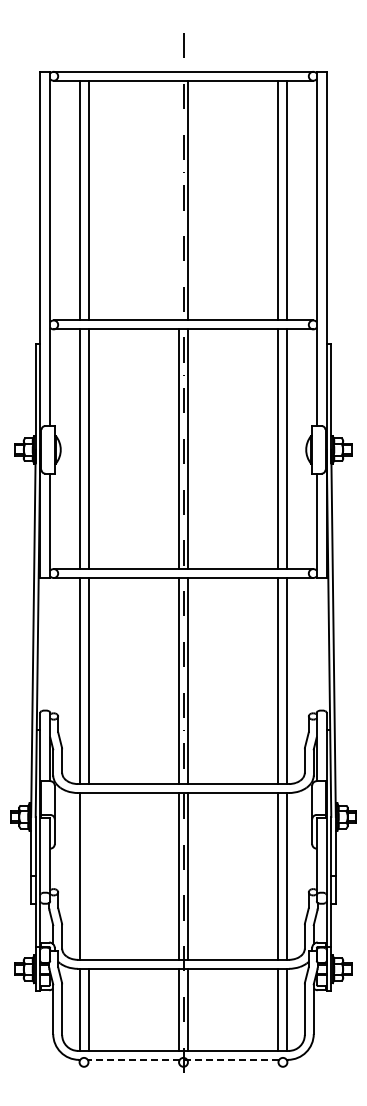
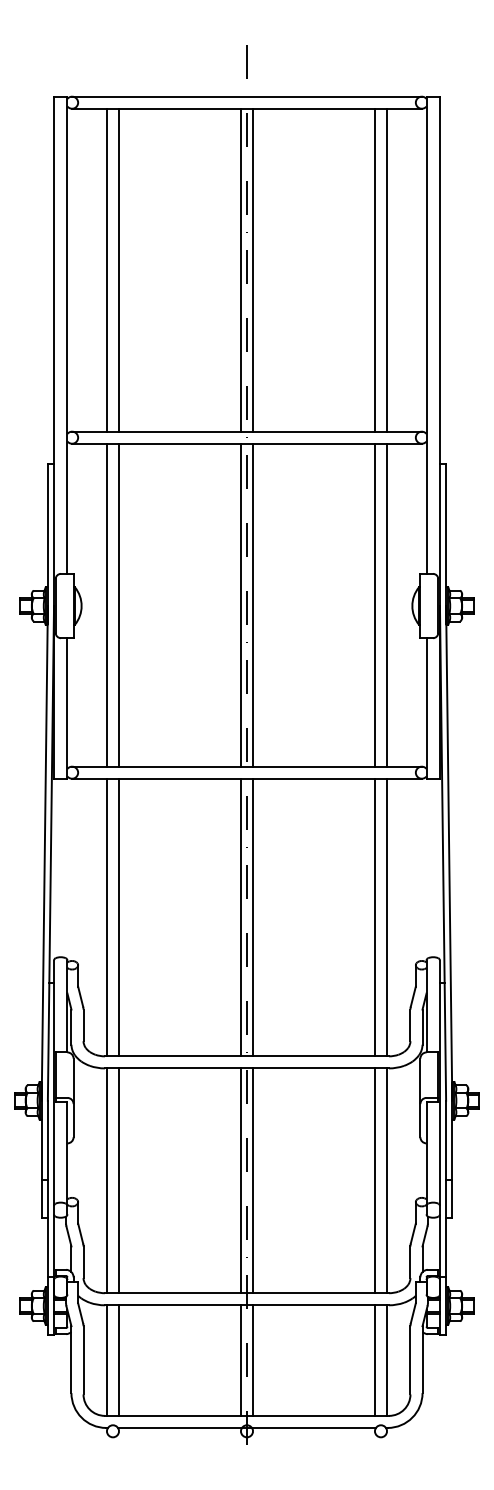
line: (179, 200) -> (241, 270), added
line: (88, 876) -> (118, 1180), added
line: (183, 1059) -> (247, 1427), dashed -> solid

